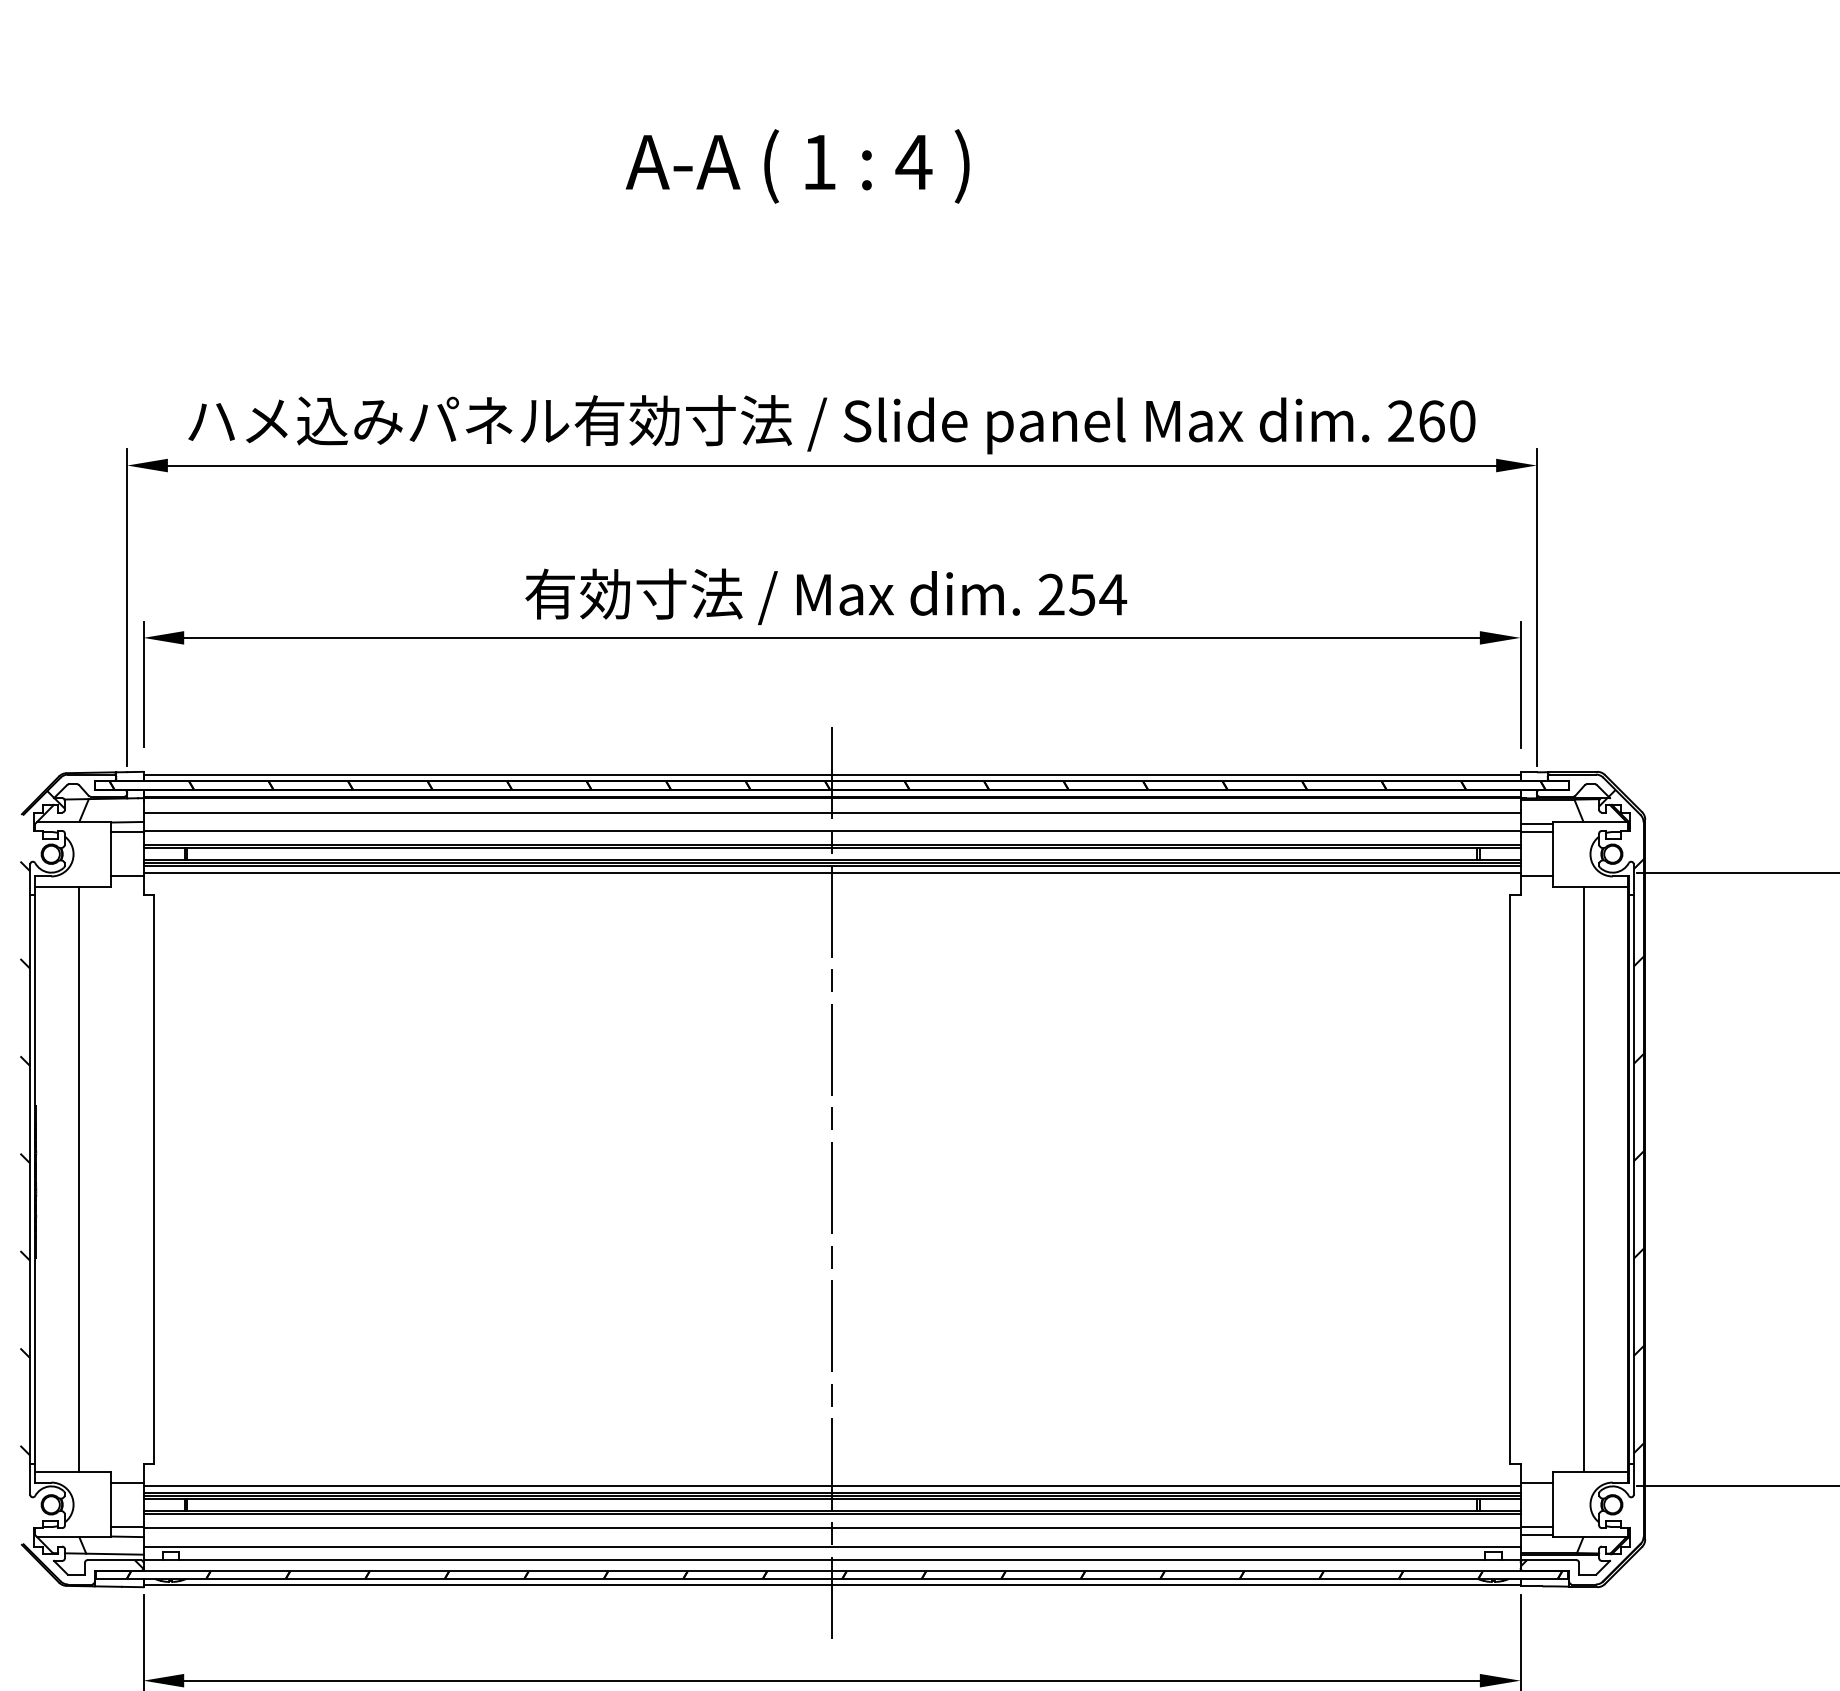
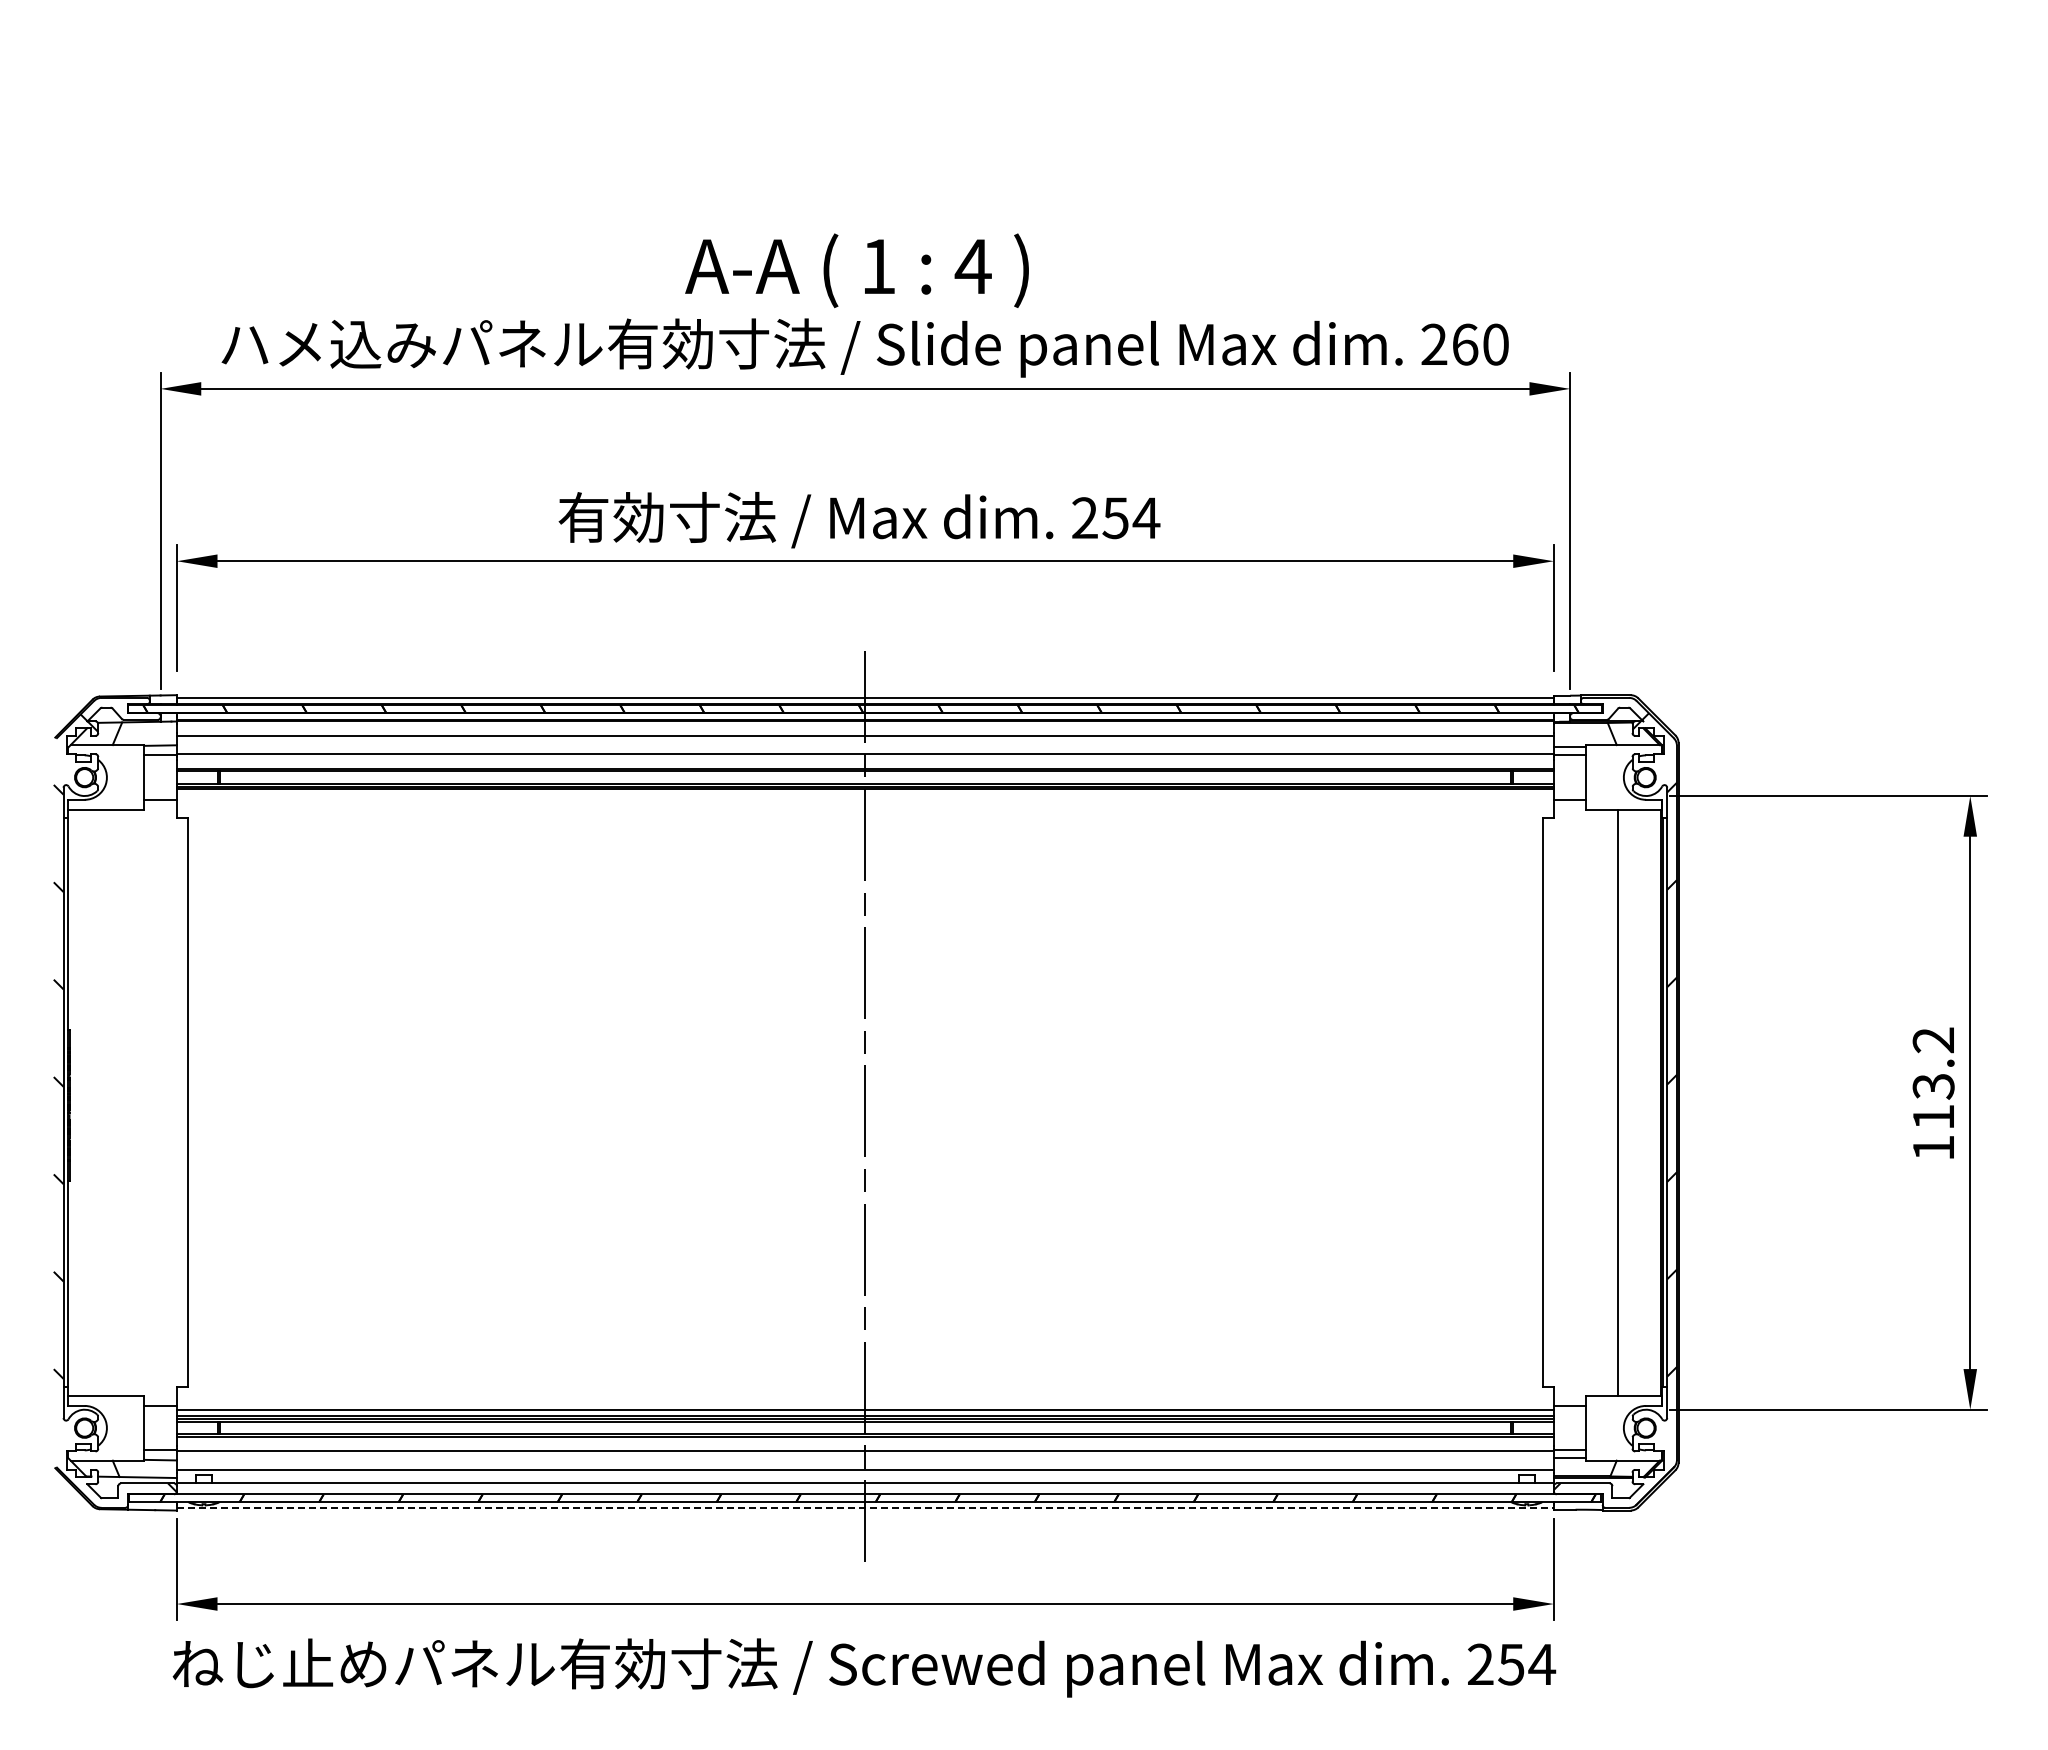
text: (797, 166) -> (856, 270), moved
line: (831, 873) -> (864, 796), removed
line: (79, 1179) -> (112, 1102), removed
line: (832, 1584) -> (865, 1507), solid -> dashed

